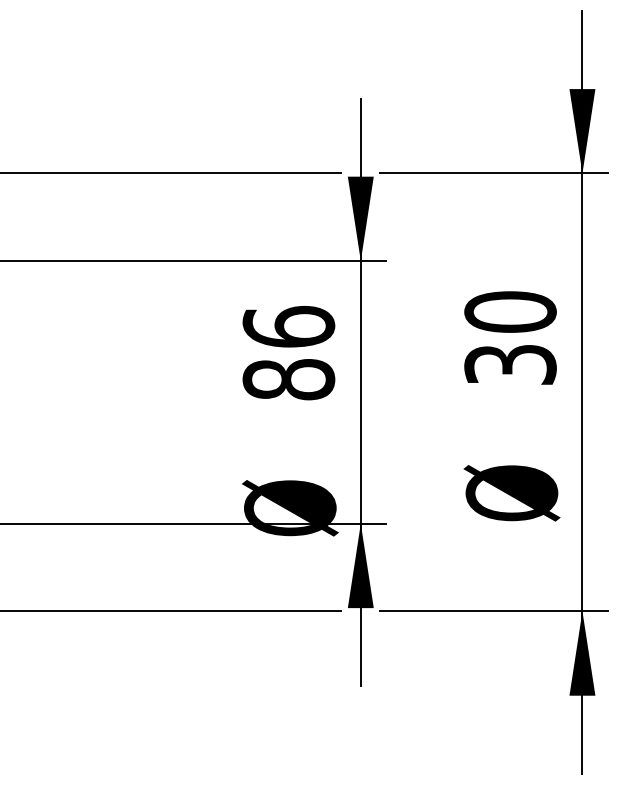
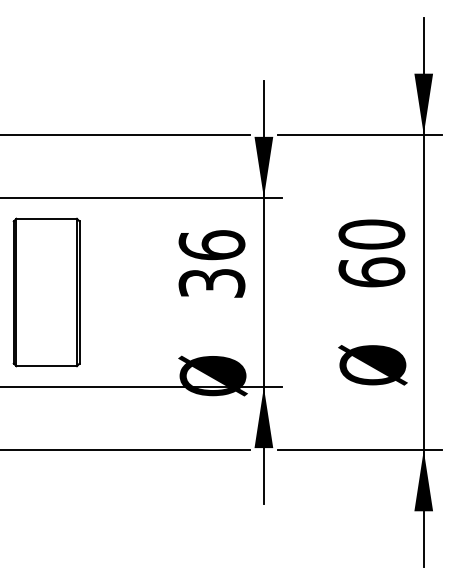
text: (509, 364) -> (371, 272), 30 -> 60
text: (288, 379) -> (211, 283), 86 -> 36
part: (59, 392) -> (46, 292), added

